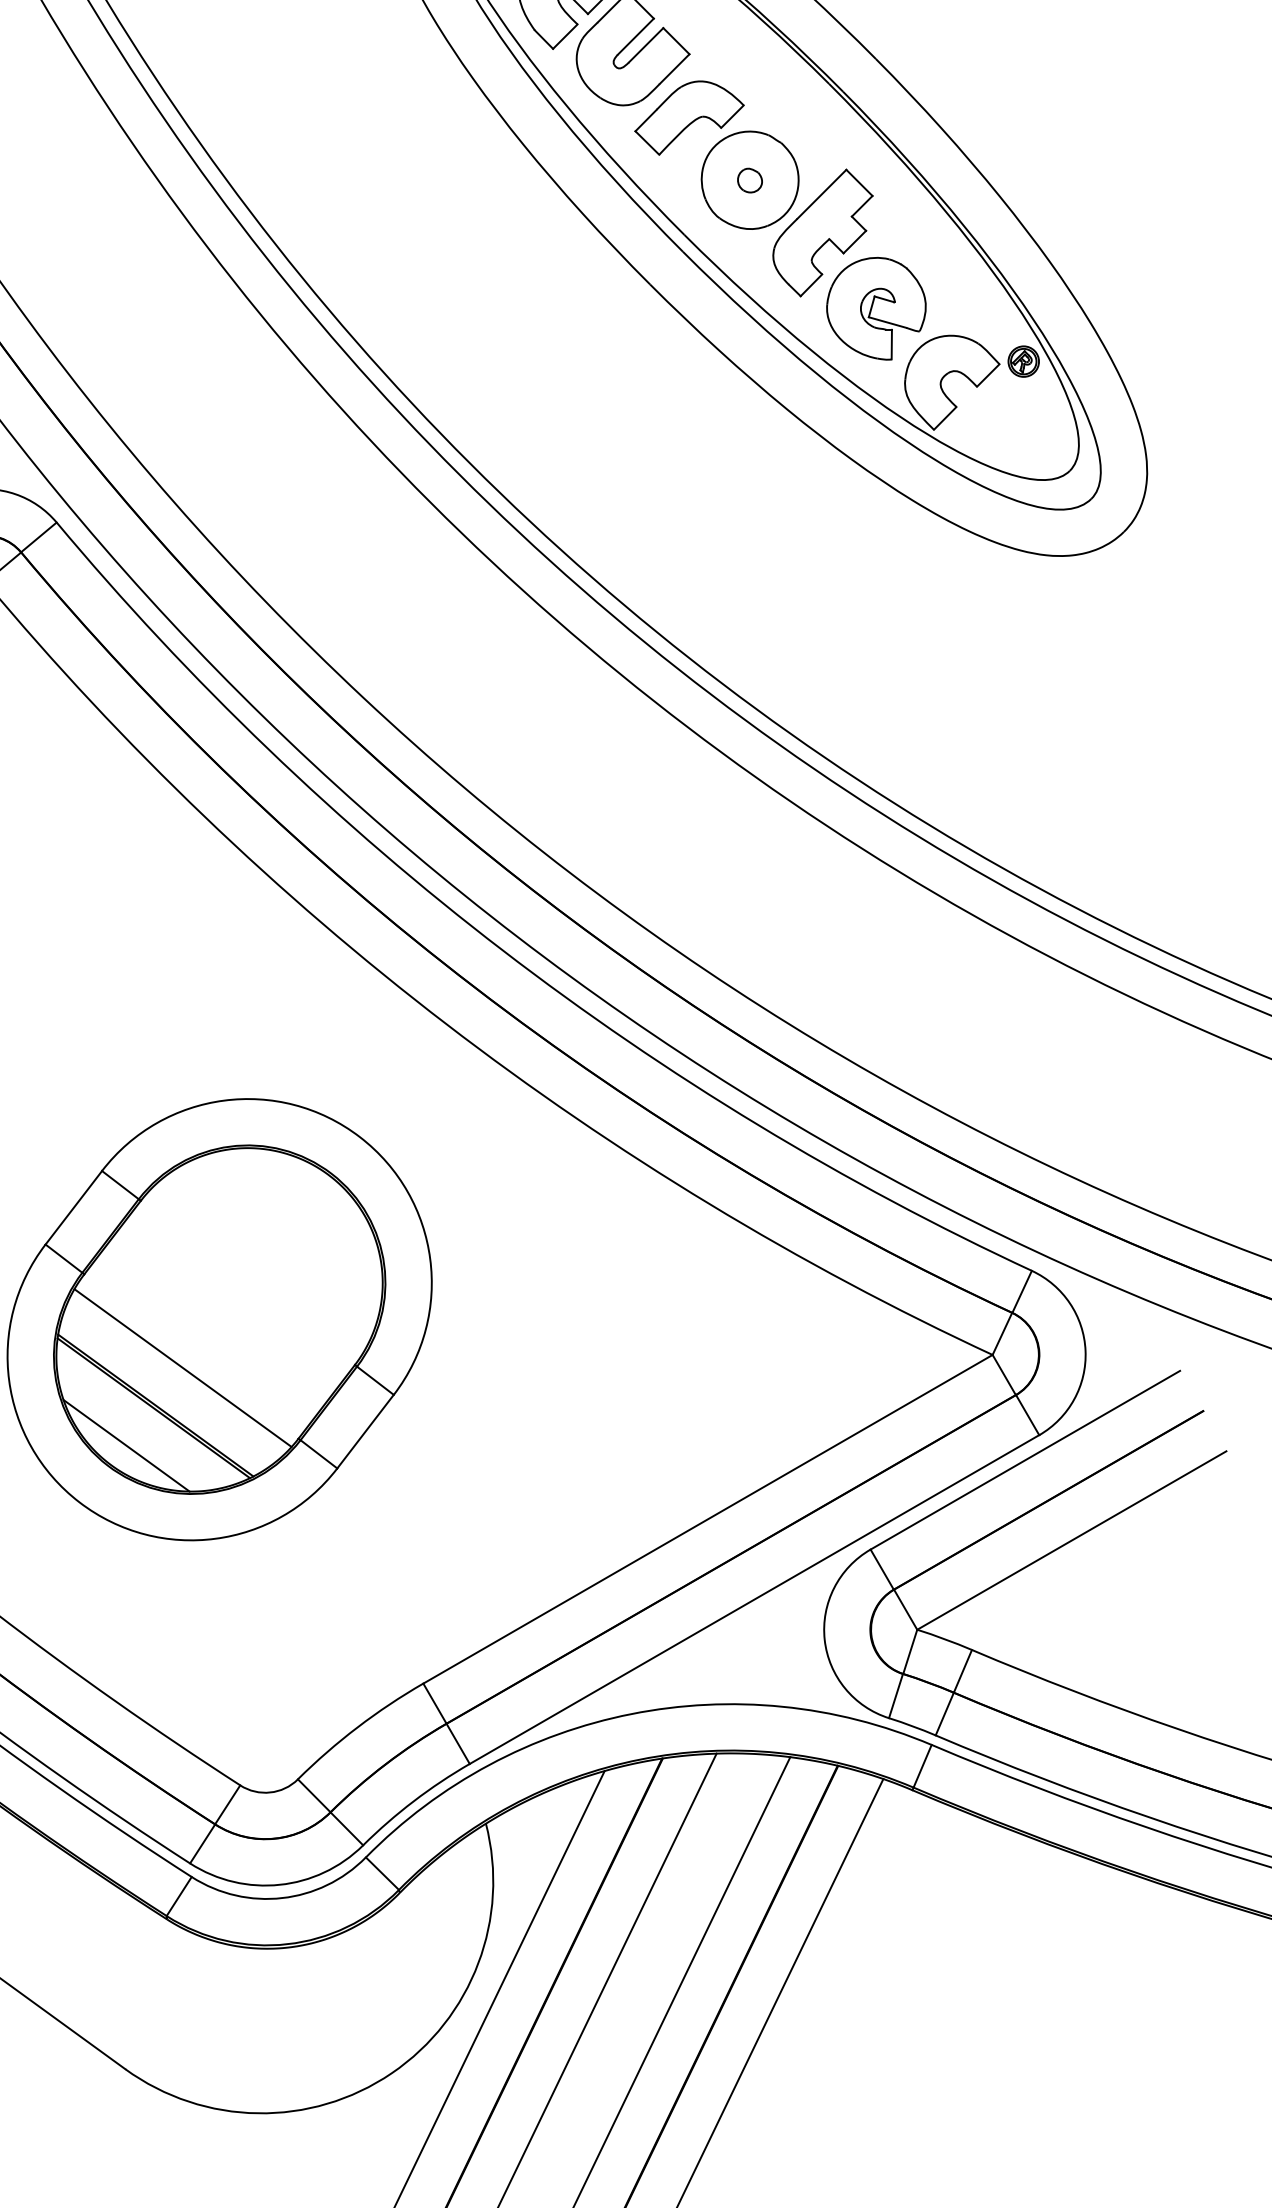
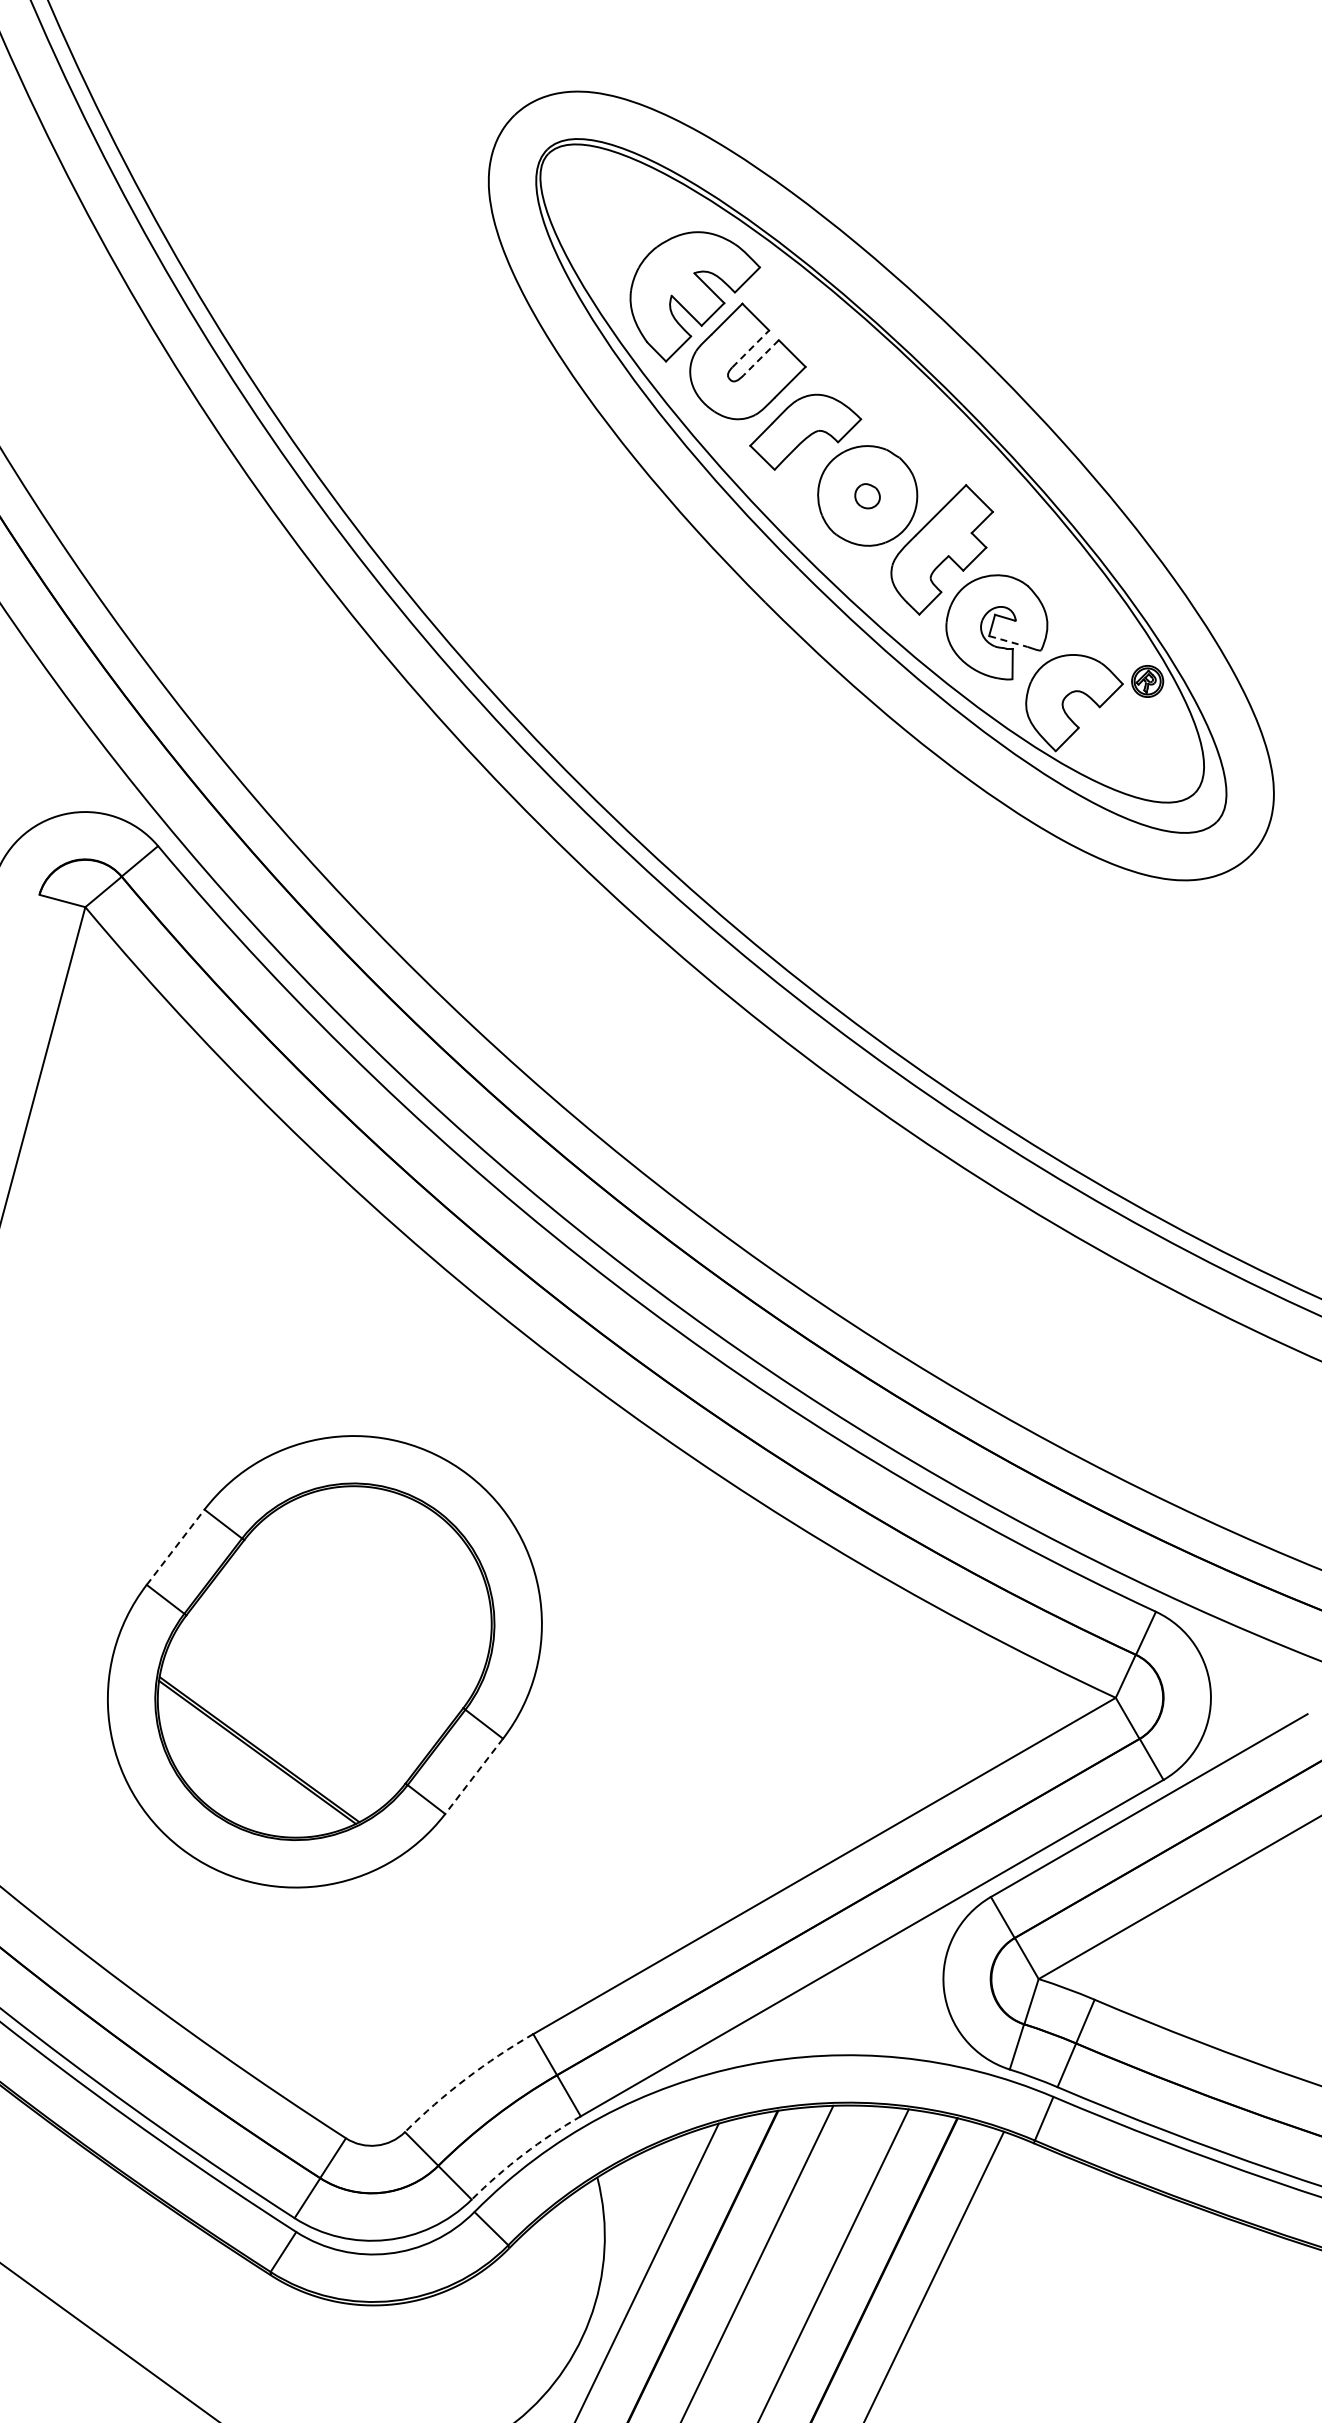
line: (636, 36) -> (751, 348), solid -> dashed
line: (646, 45) -> (761, 357), solid -> dashed
line: (887, 322) -> (1008, 641), solid -> dashed
line: (73, 1207) -> (175, 1546), solid -> dashed
line: (183, 1368) -> (287, 1711), removed
line: (364, 1431) -> (473, 1776), solid -> dashed
line: (126, 1445) -> (229, 1790), removed
arc: (357, 1726) -> (465, 2078), solid -> dashed
arc: (413, 1801) -> (523, 2154), solid -> dashed

